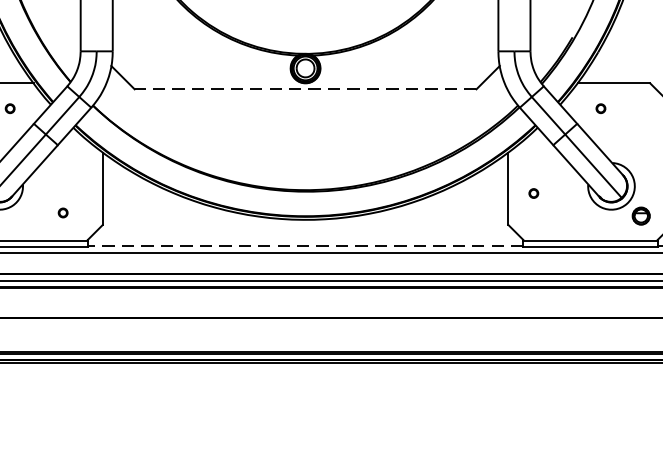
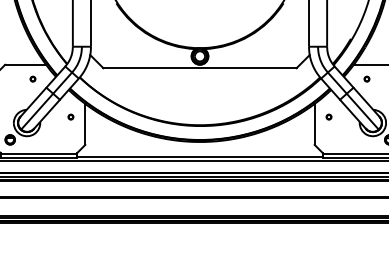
line: (306, 89) -> (200, 68), dashed -> solid
part: (532, 192) -> (328, 116), moved
part: (62, 211) -> (70, 116), moved
line: (304, 245) -> (199, 156), dashed -> solid

